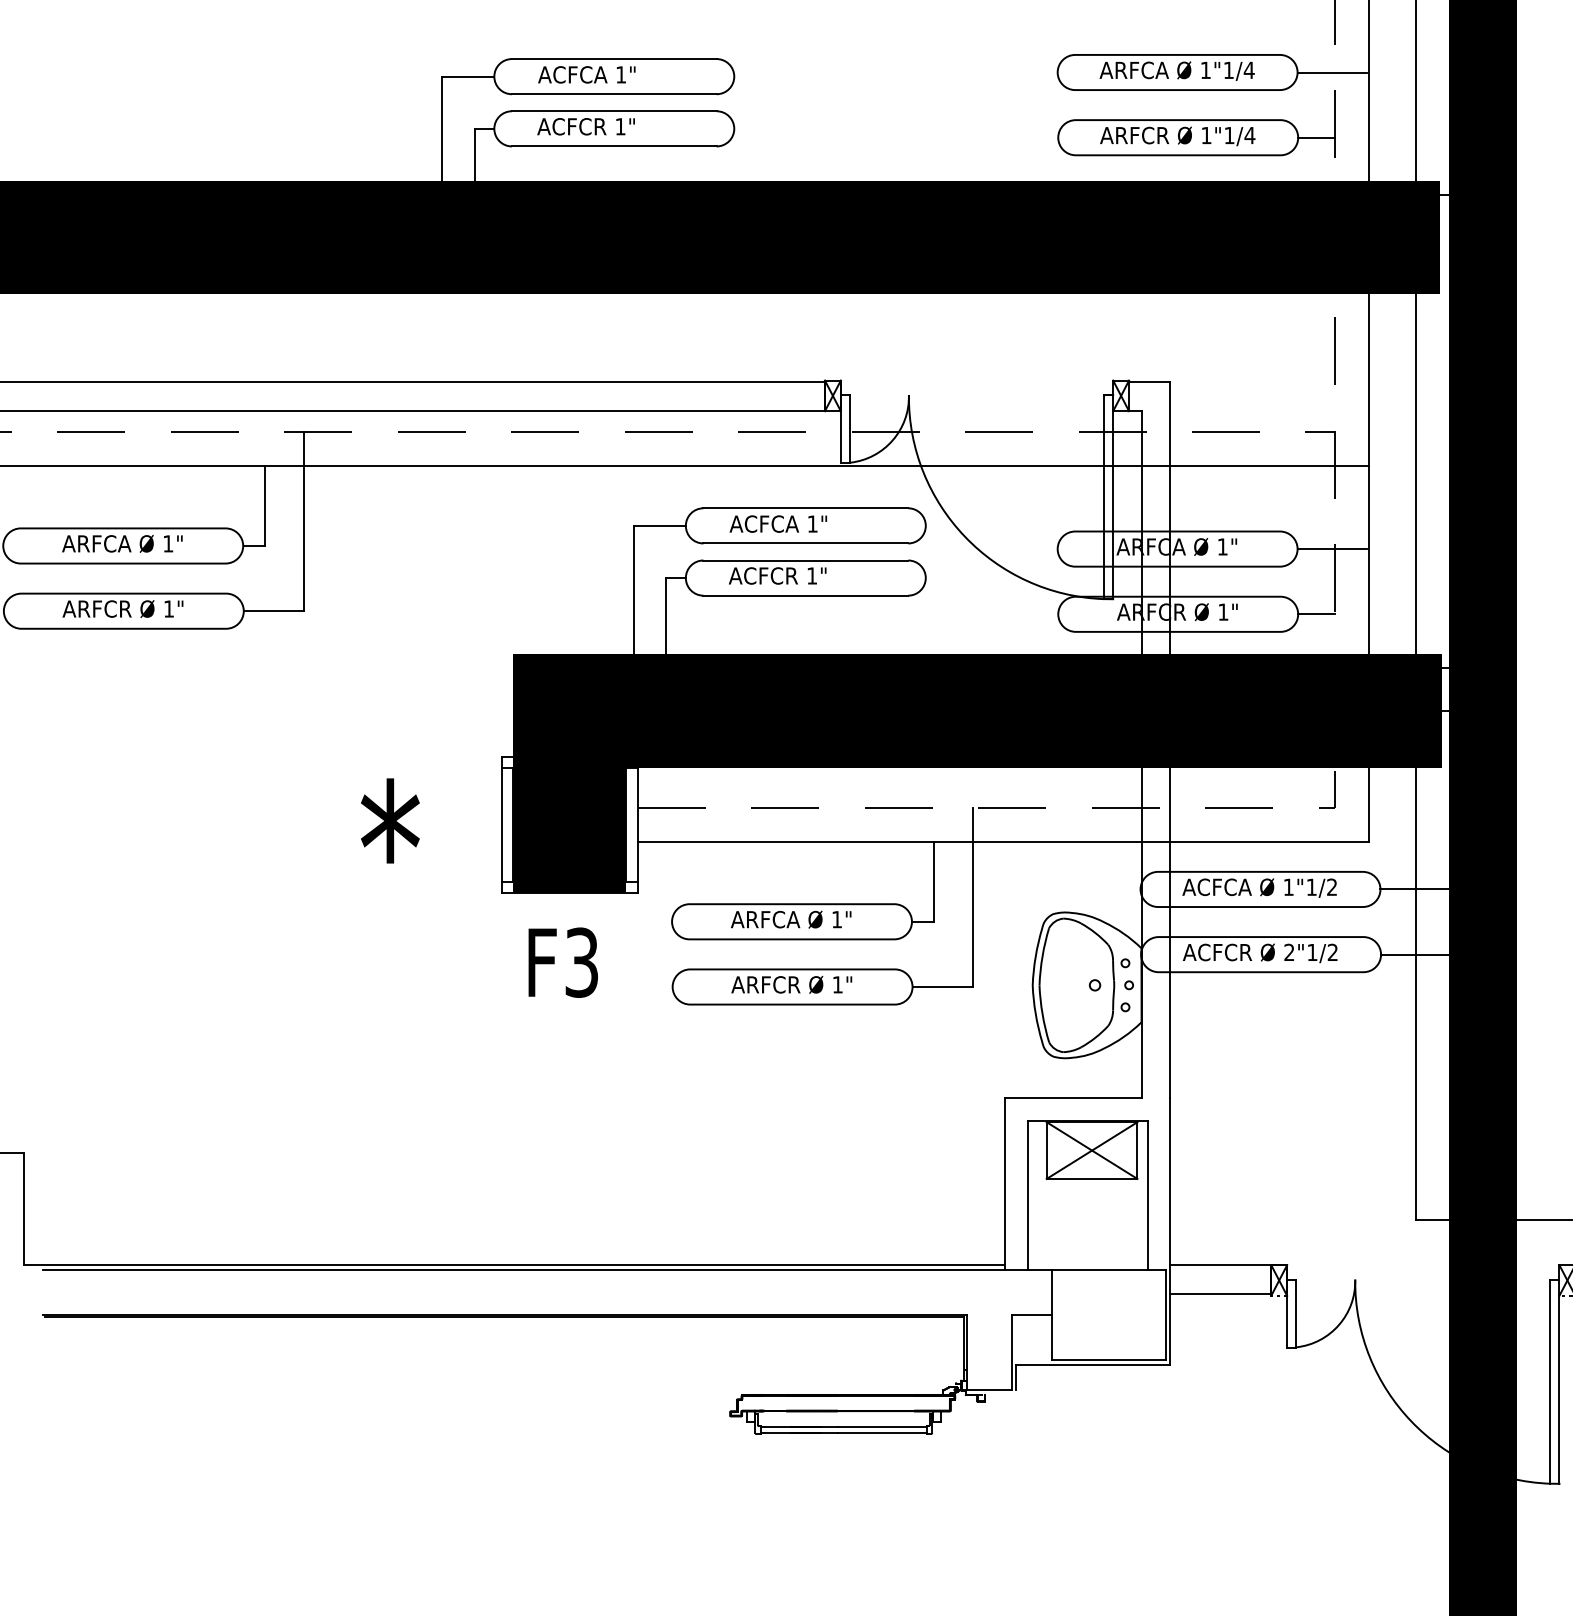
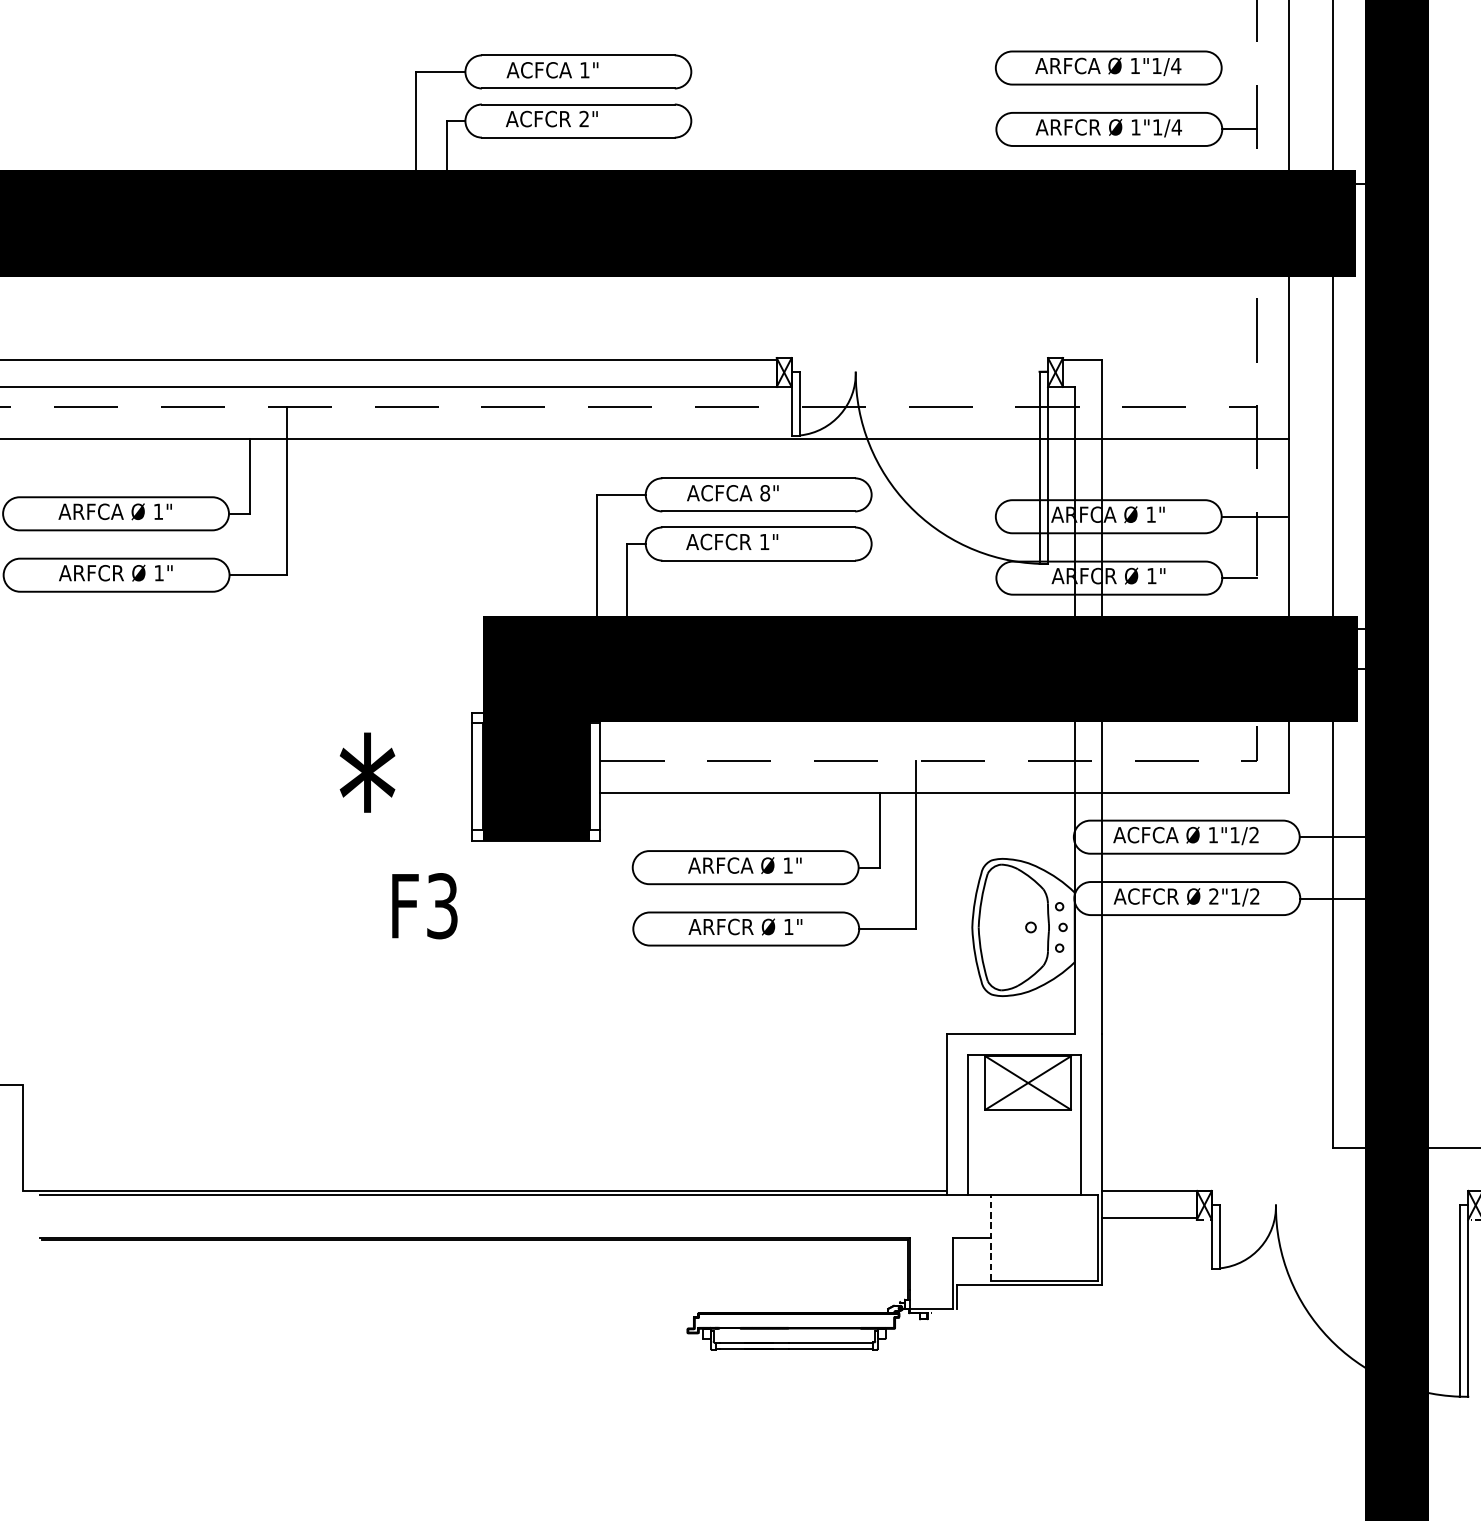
line: (1331, 72) -> (1253, 68), removed
text: (620, 126) -> (584, 118), 1" -> 2"
text: (812, 523) -> (764, 492), 1" -> 8"
text: (562, 962) -> (424, 905), moved
line: (1052, 1314) -> (990, 1237), solid -> dashed

